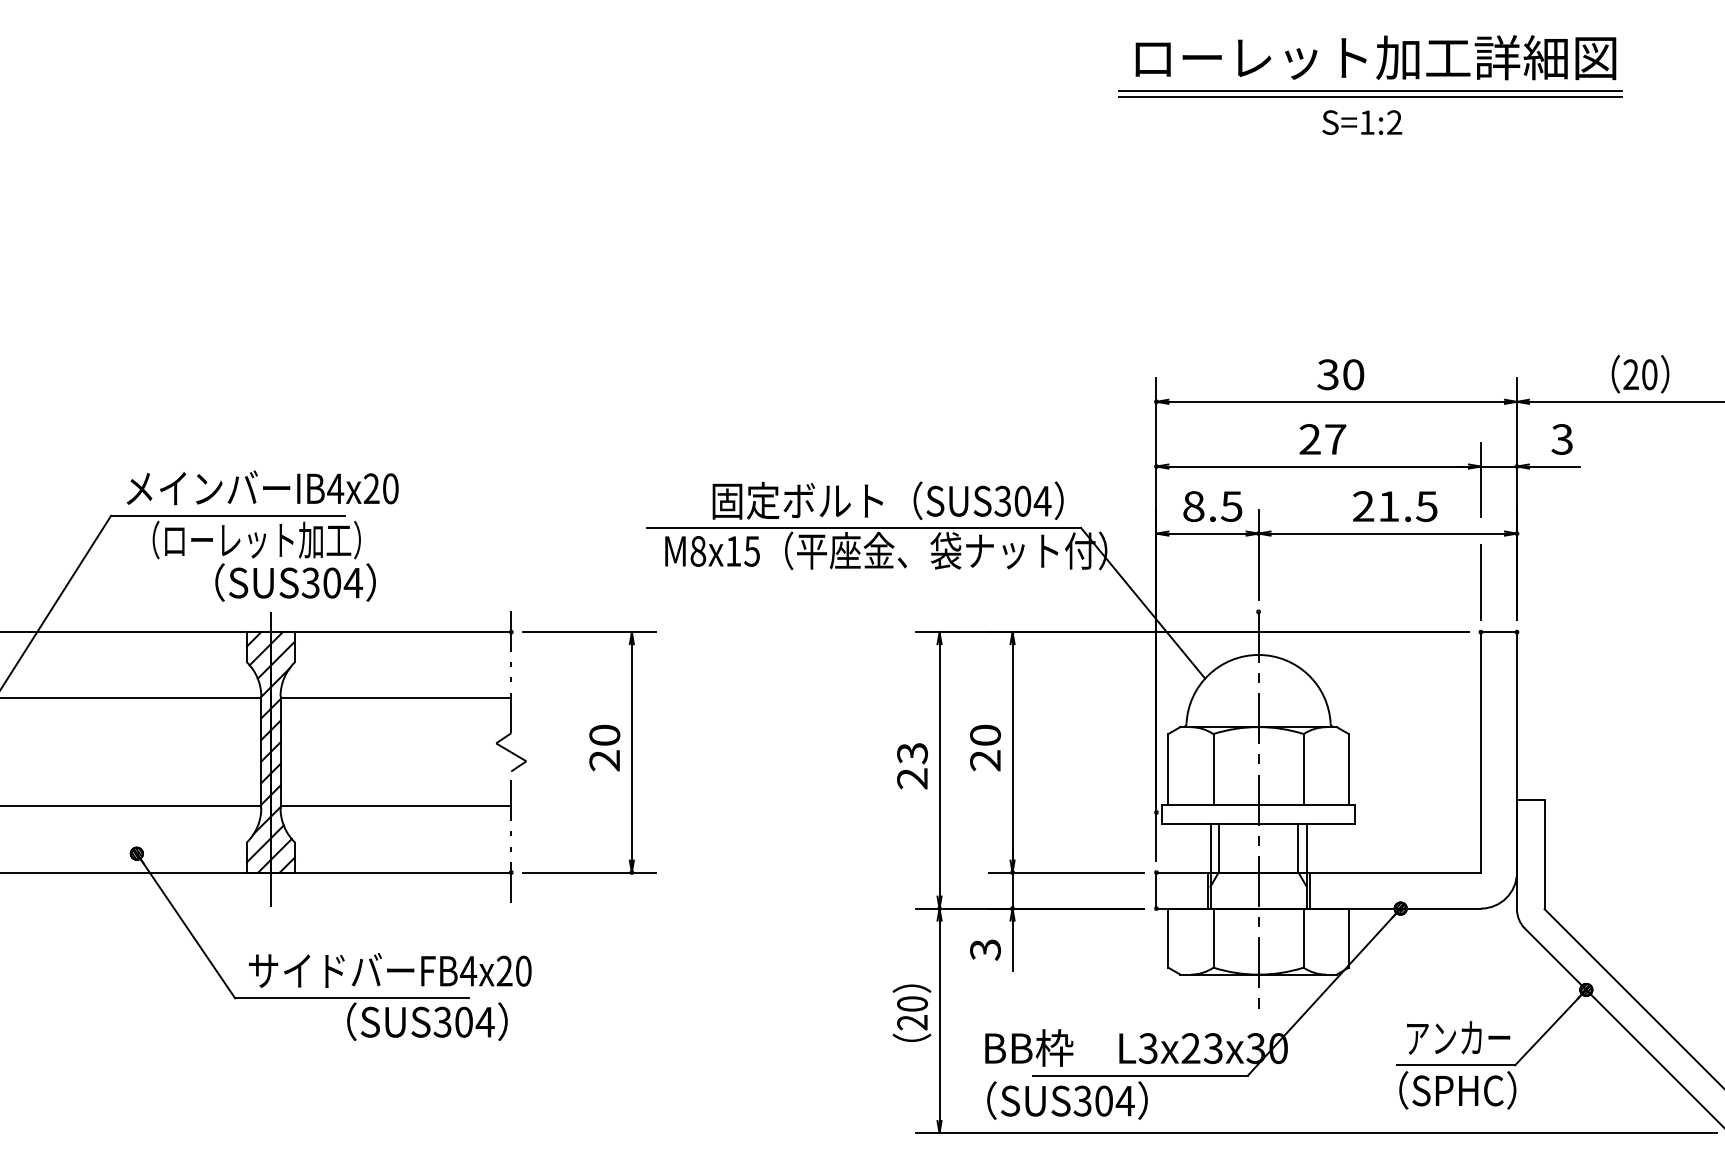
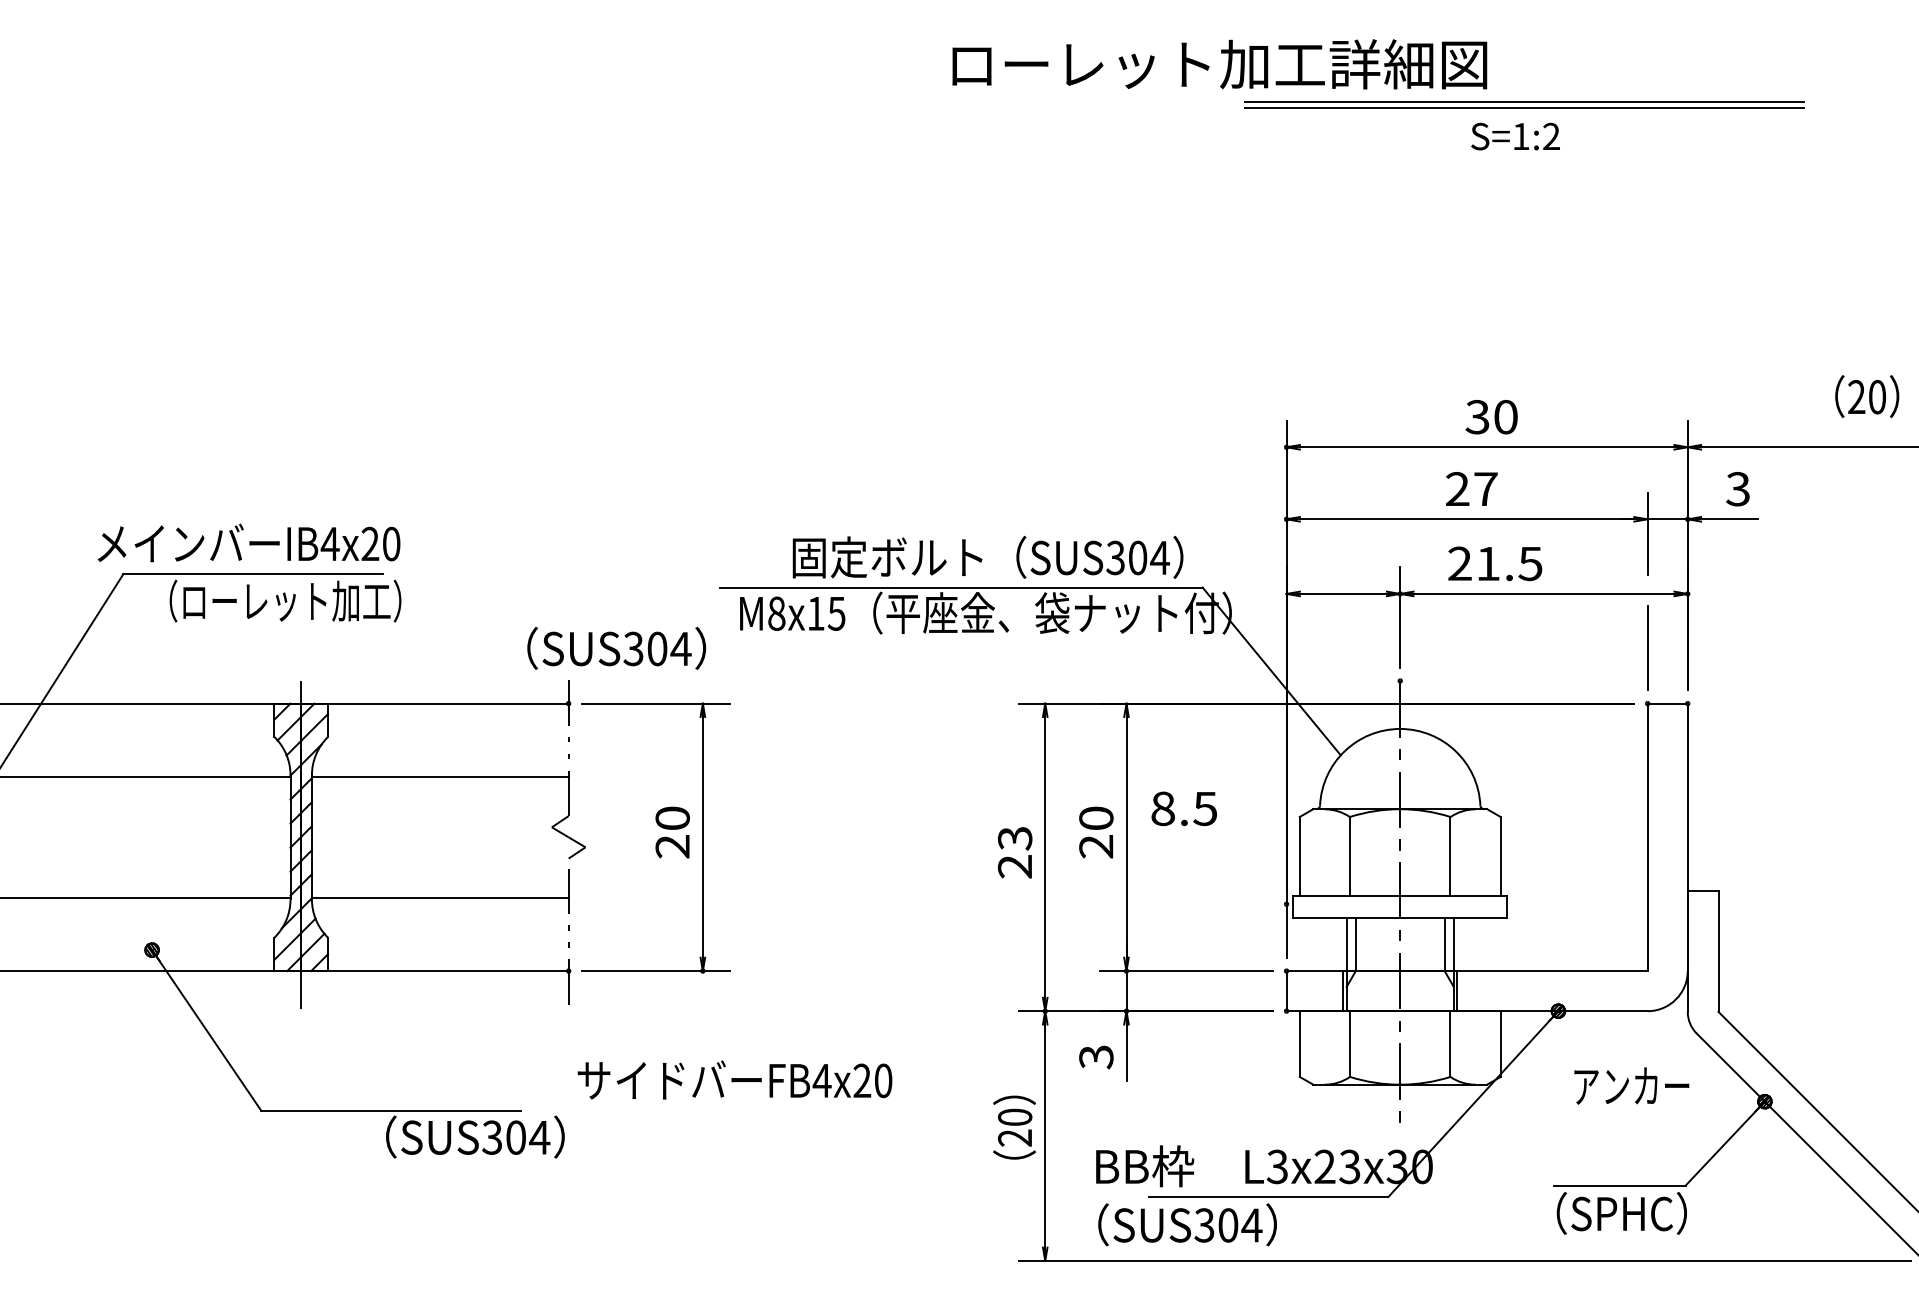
text: (1375, 57) -> (1219, 64), moved
text: (1640, 374) -> (1867, 396), moved
text: (262, 487) -> (248, 542), moved
text: (1212, 506) -> (1183, 808), moved
text: (1395, 506) -> (1495, 563), moved
text: (295, 581) -> (616, 647), moved
text: (389, 969) -> (734, 1079), moved
text: (1458, 1037) -> (1631, 1085), moved

